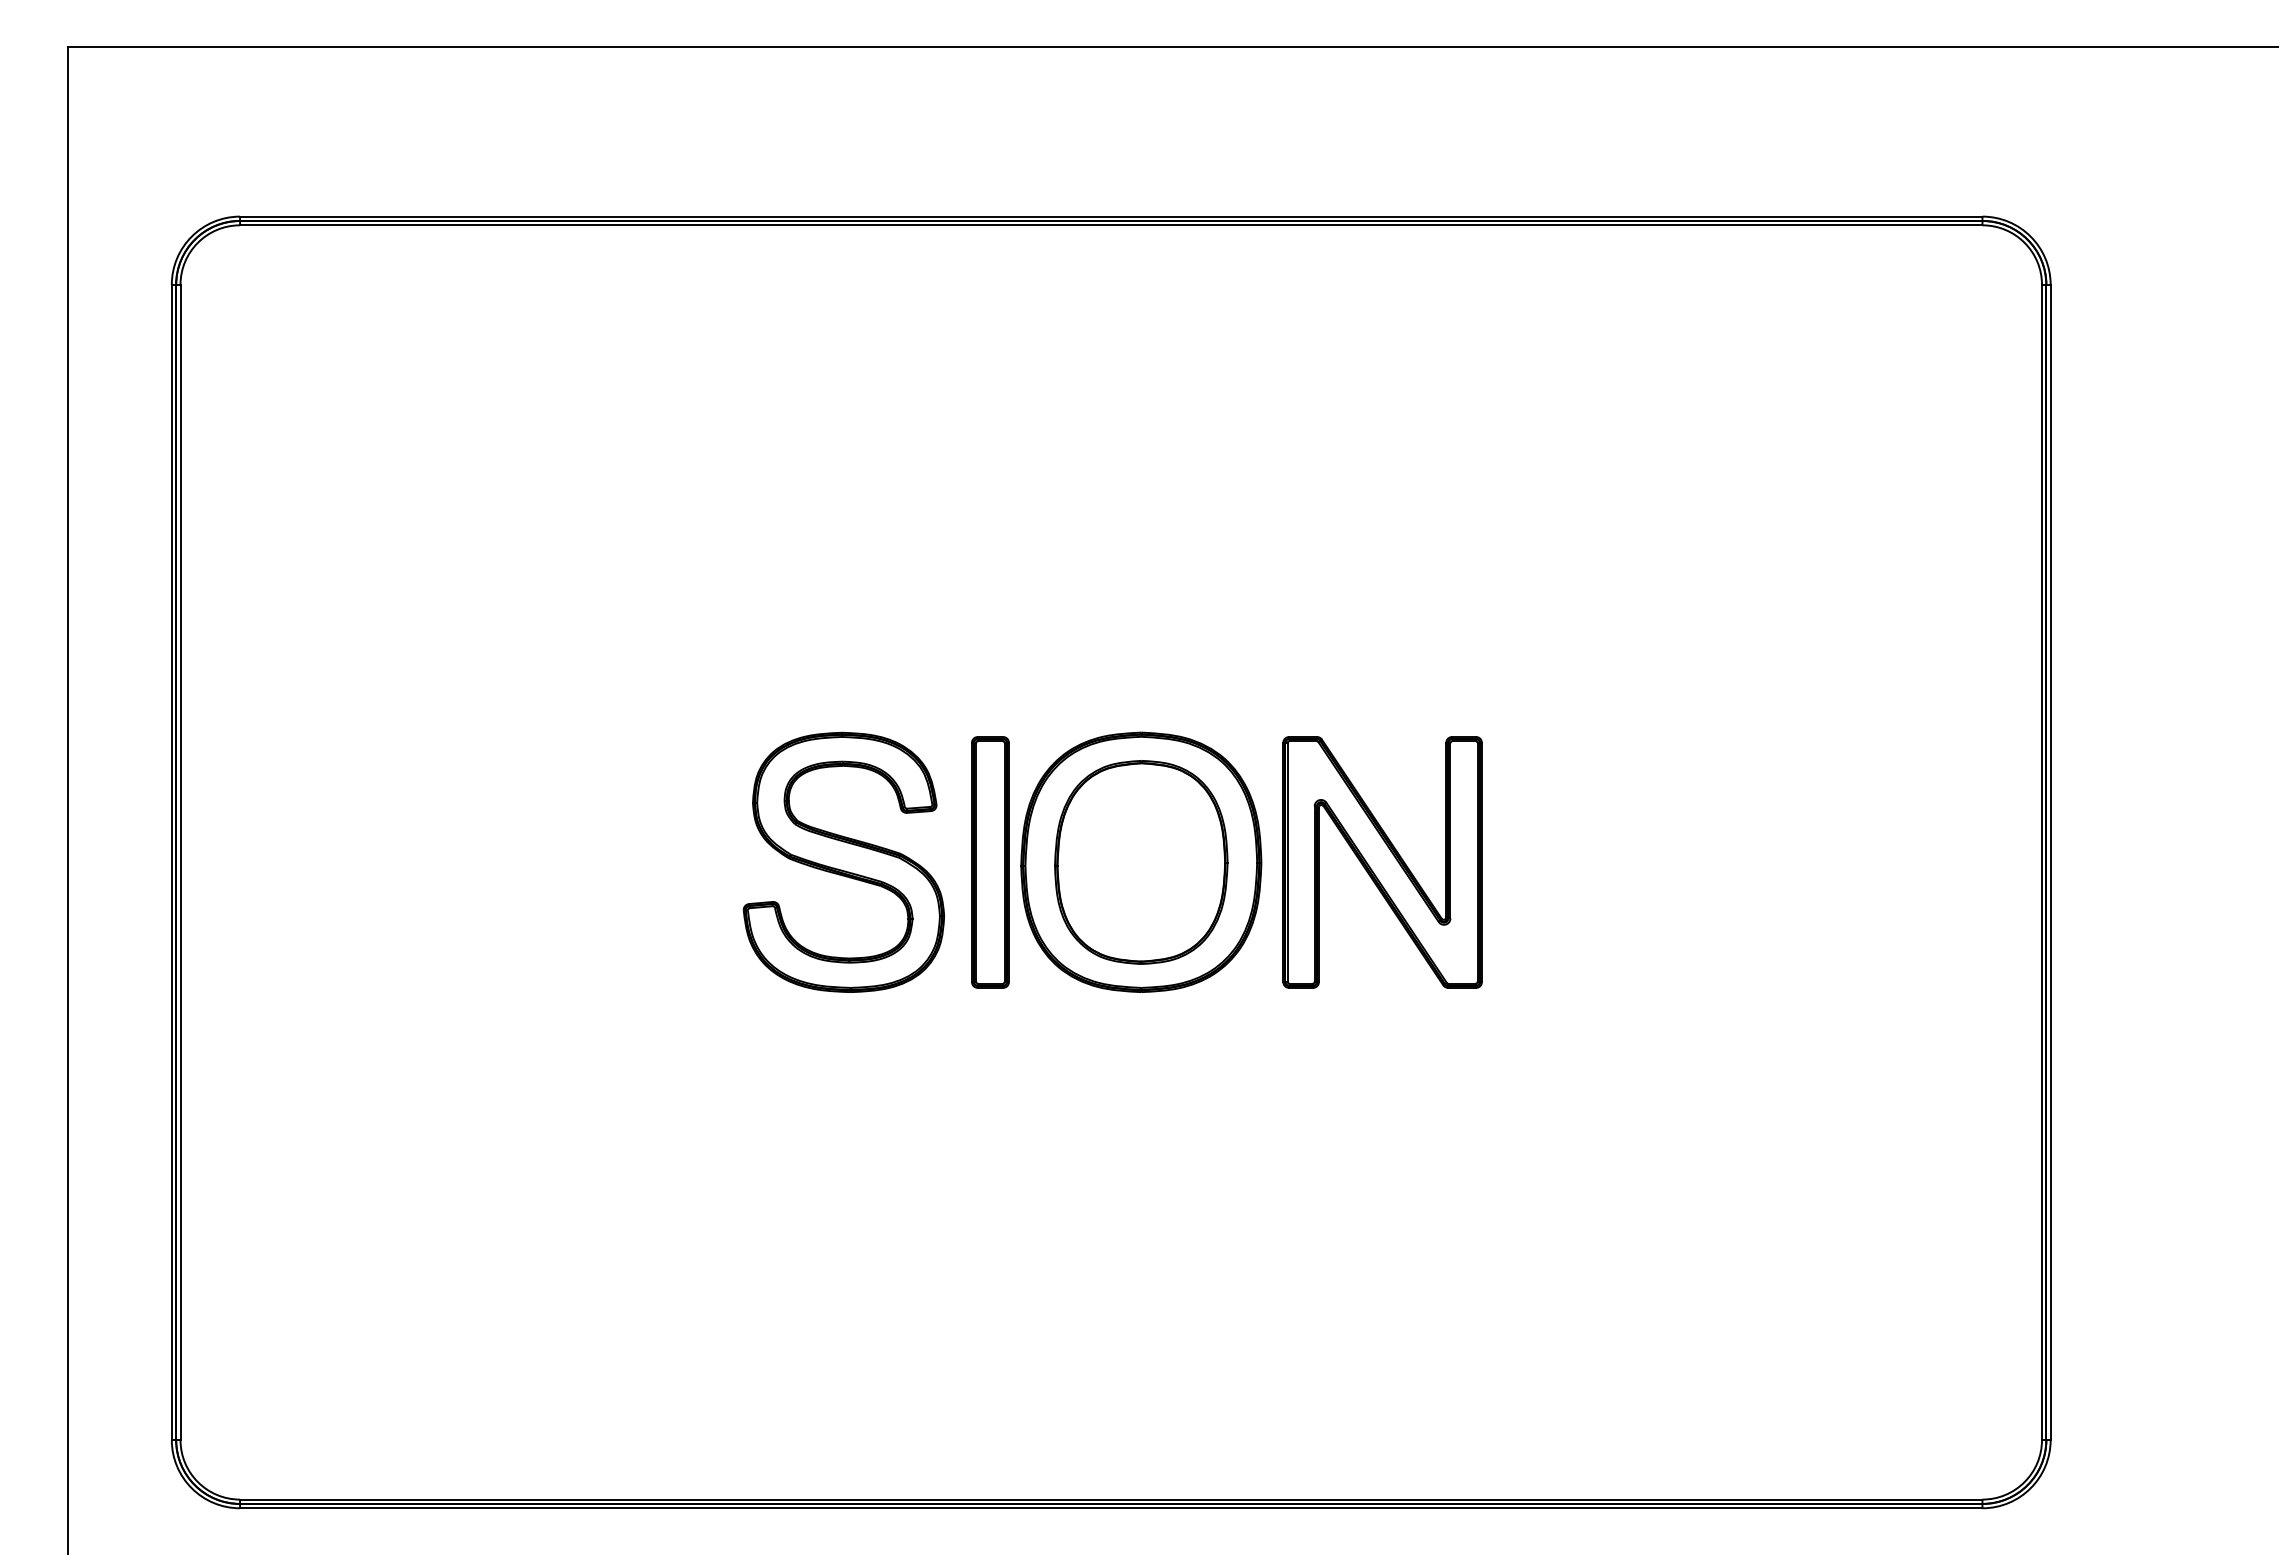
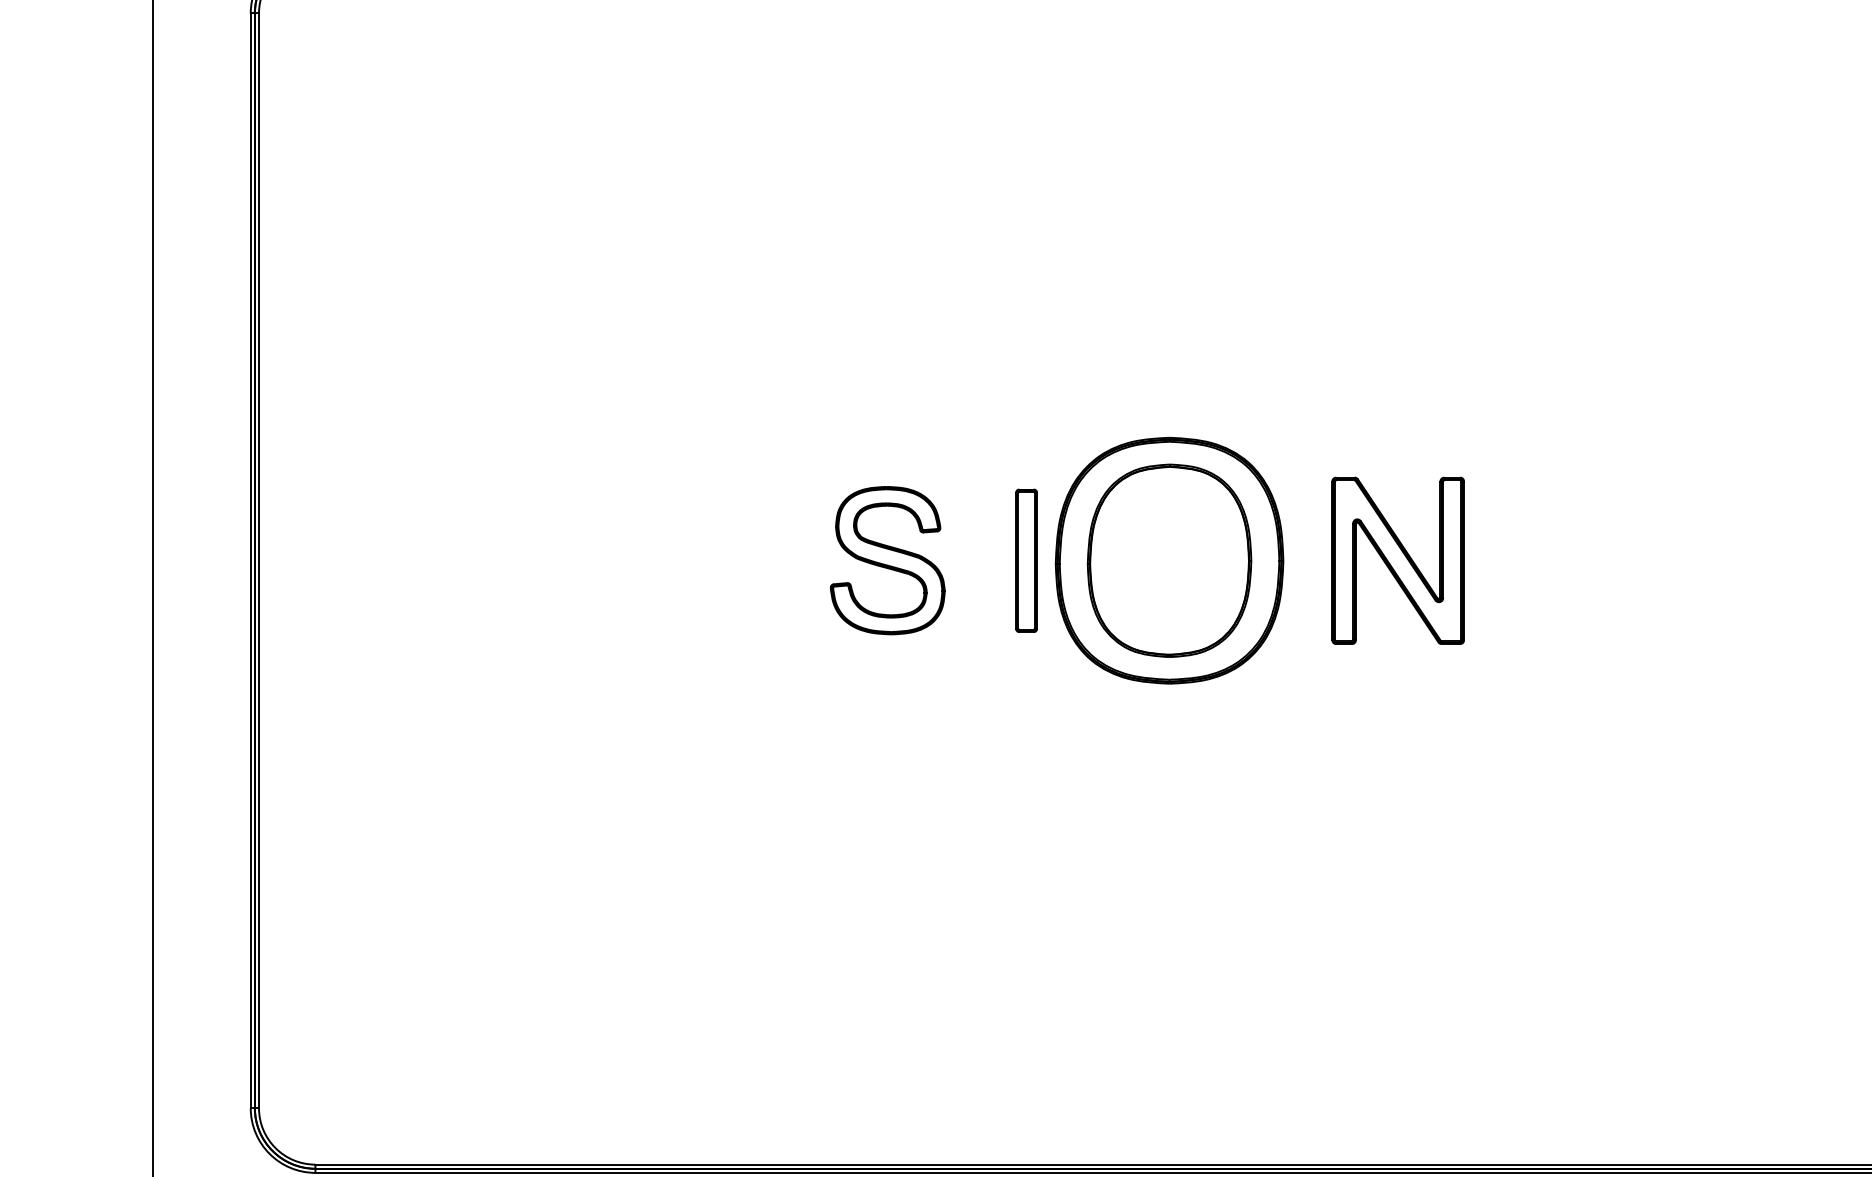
part: (843, 861) -> (887, 559), size x0.6
part: (990, 862) -> (1026, 560), size x0.6
part: (1382, 862) -> (1398, 560), size x0.7

